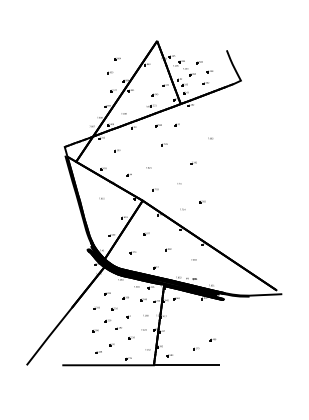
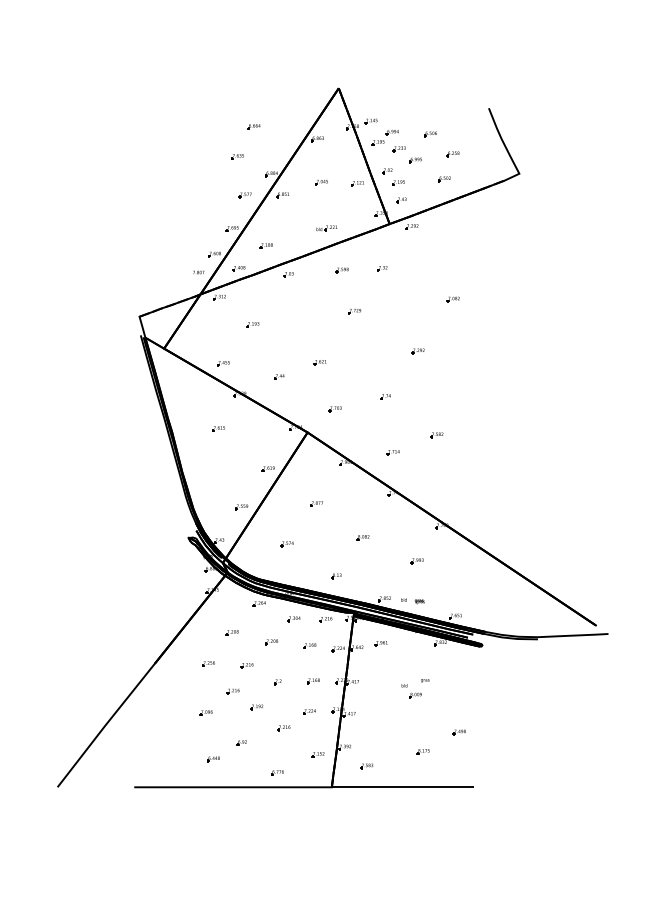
part: (154, 94) -> (320, 181), moved
part: (192, 319) -> (414, 688), added

